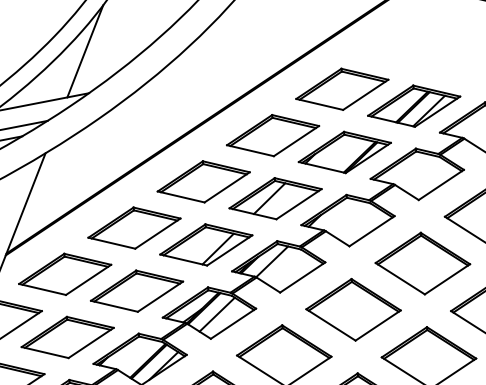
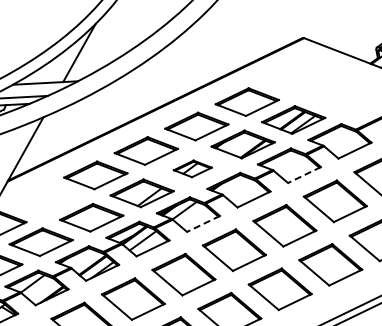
line: (441, 185) -> (304, 175), solid -> dashed
part: (275, 198) -> (192, 168), size x0.6
part: (63, 273) -> (44, 199), removed
line: (302, 278) -> (203, 224), solid -> dashed

